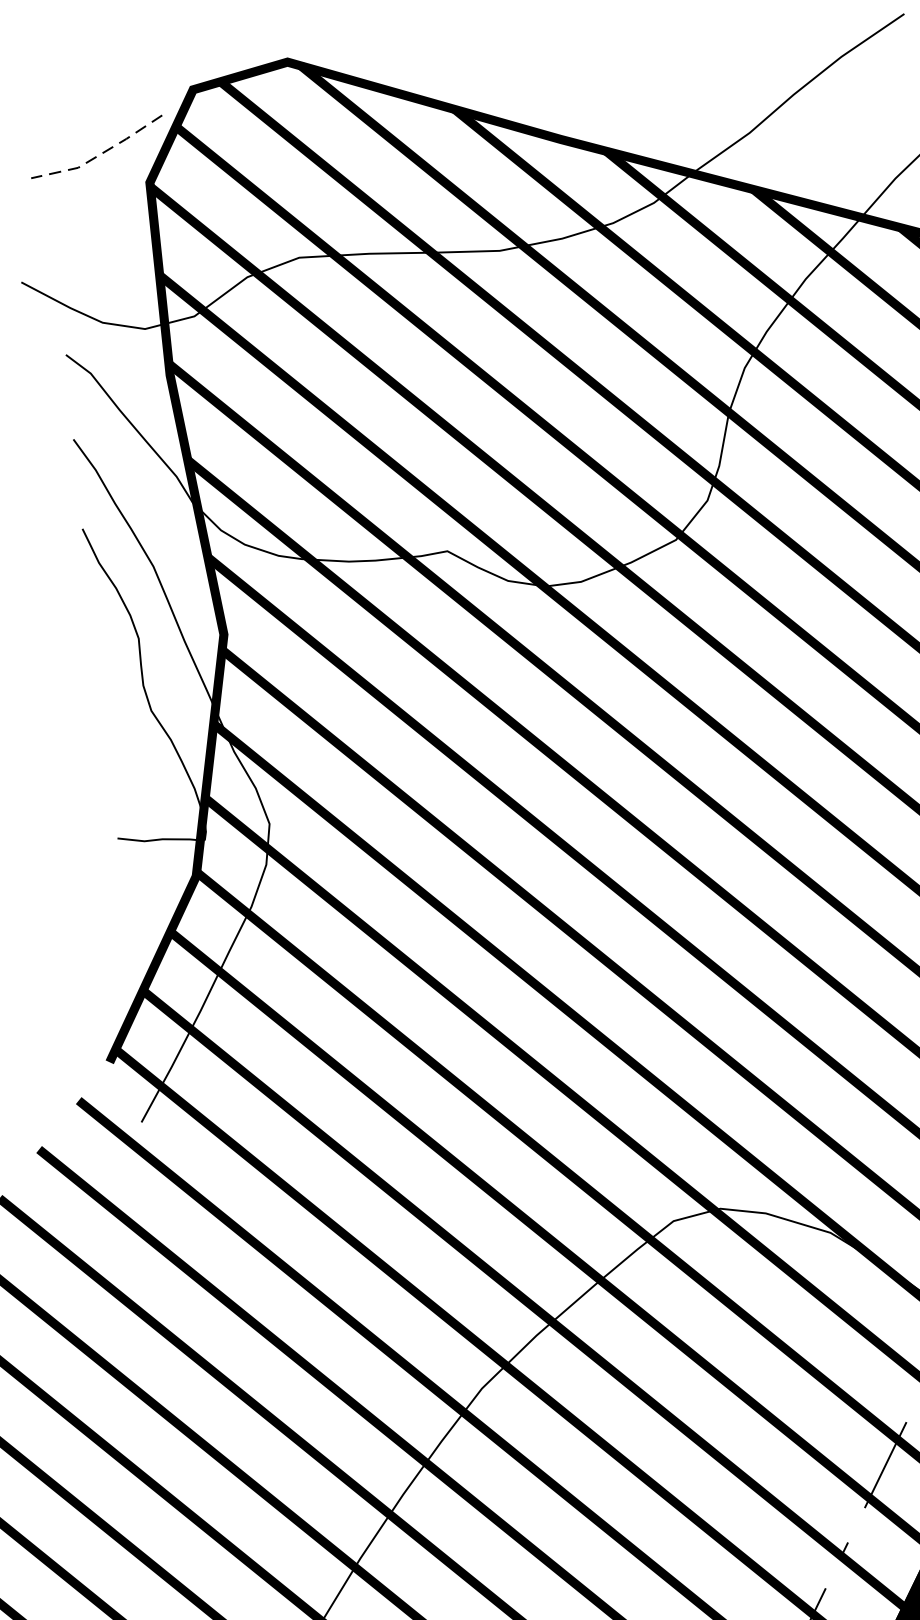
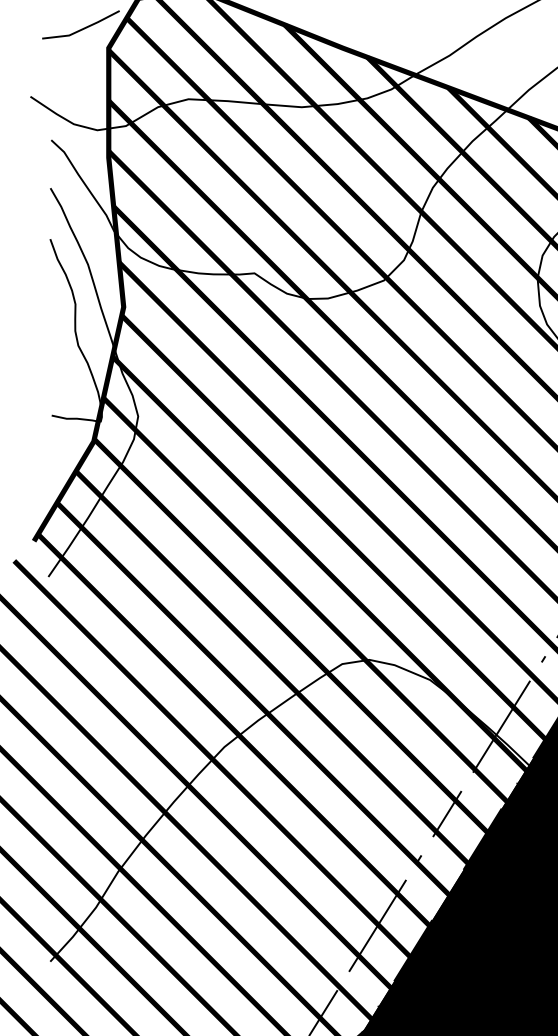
line: (98, 154) -> (81, 29), dashed -> solid

